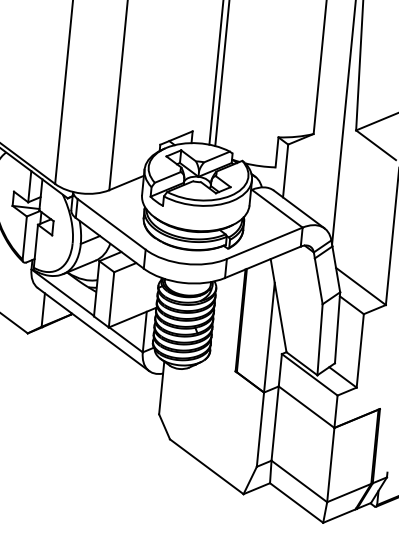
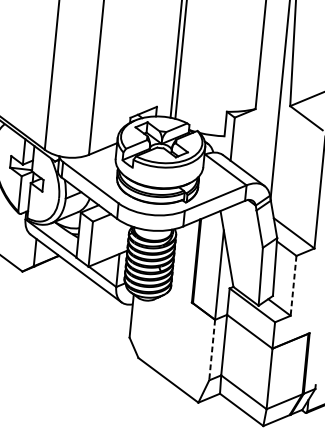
line: (360, 350) -> (293, 285), solid -> dashed
line: (260, 430) -> (212, 350), solid -> dashed

